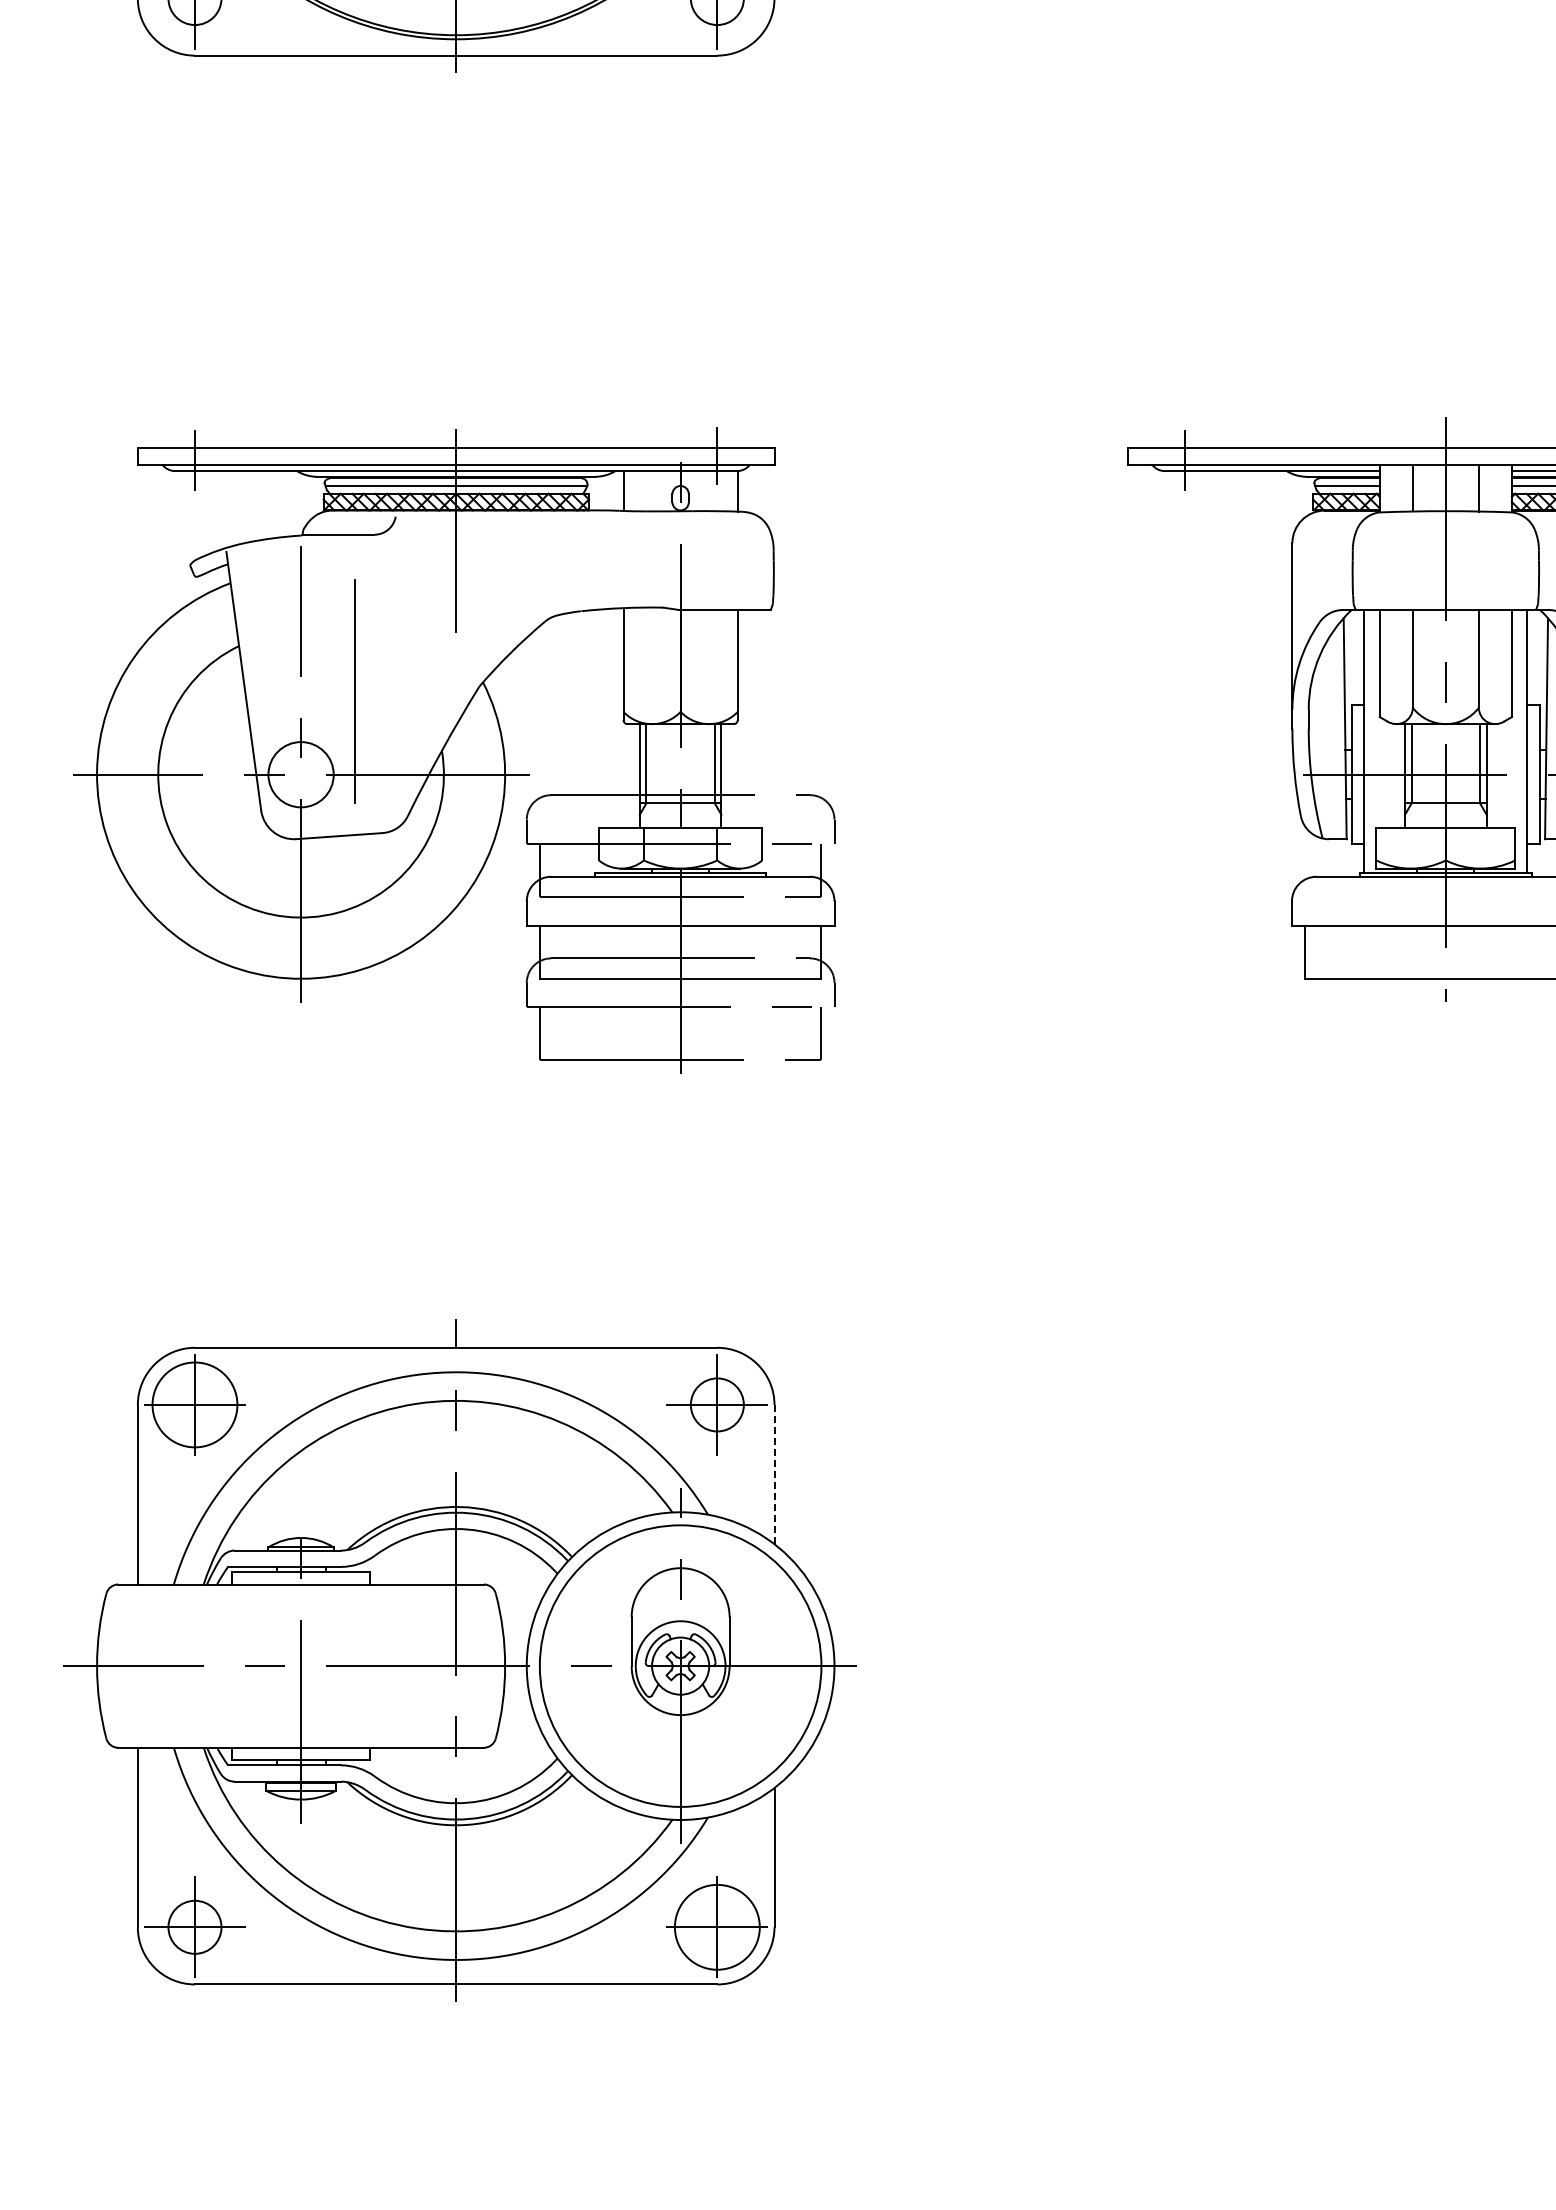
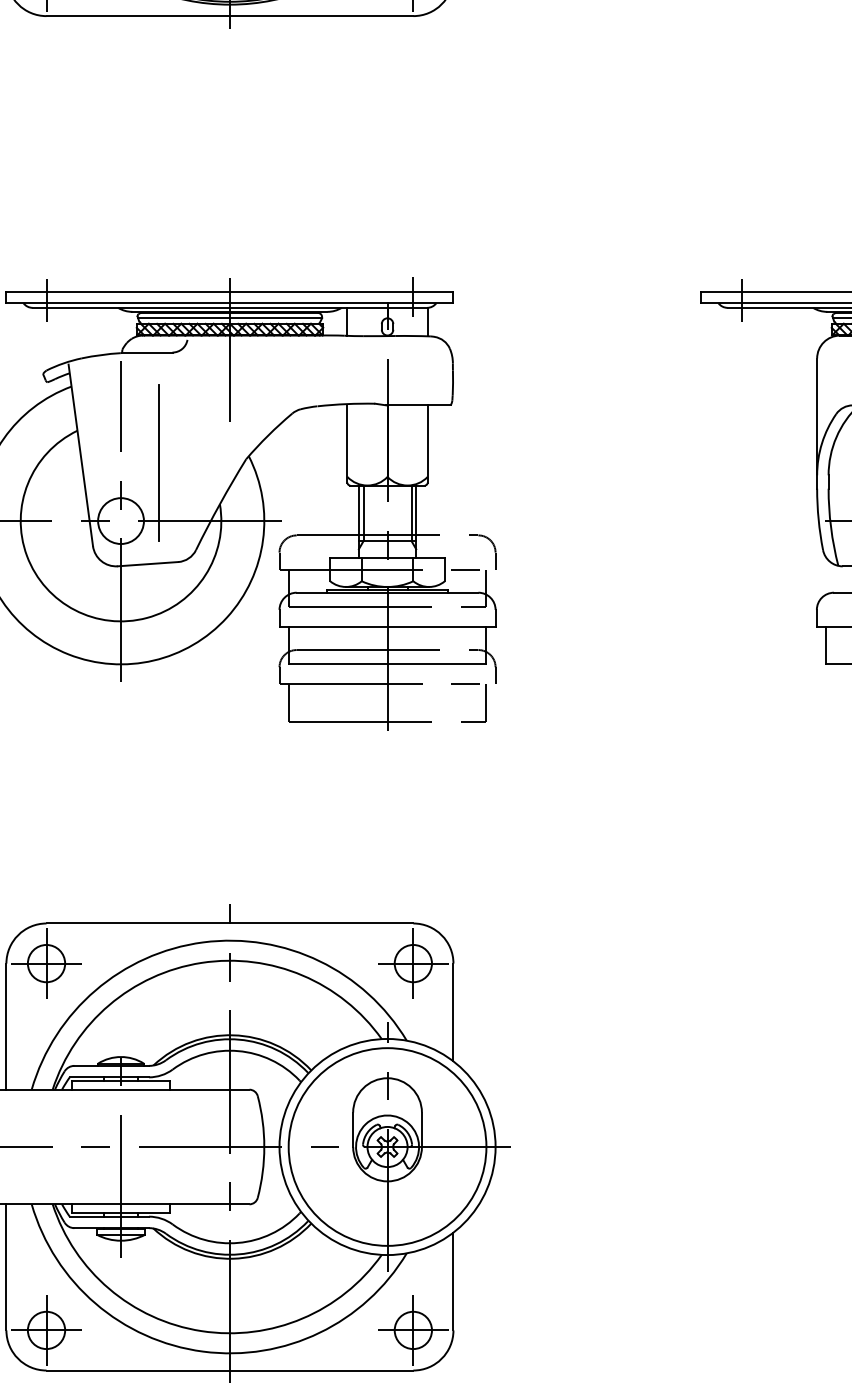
circle: (194, 1404) -> (46, 963), size x0.62
line: (774, 1474) -> (453, 1012), dashed -> solid
circle: (716, 1926) -> (412, 1329), size x0.62

